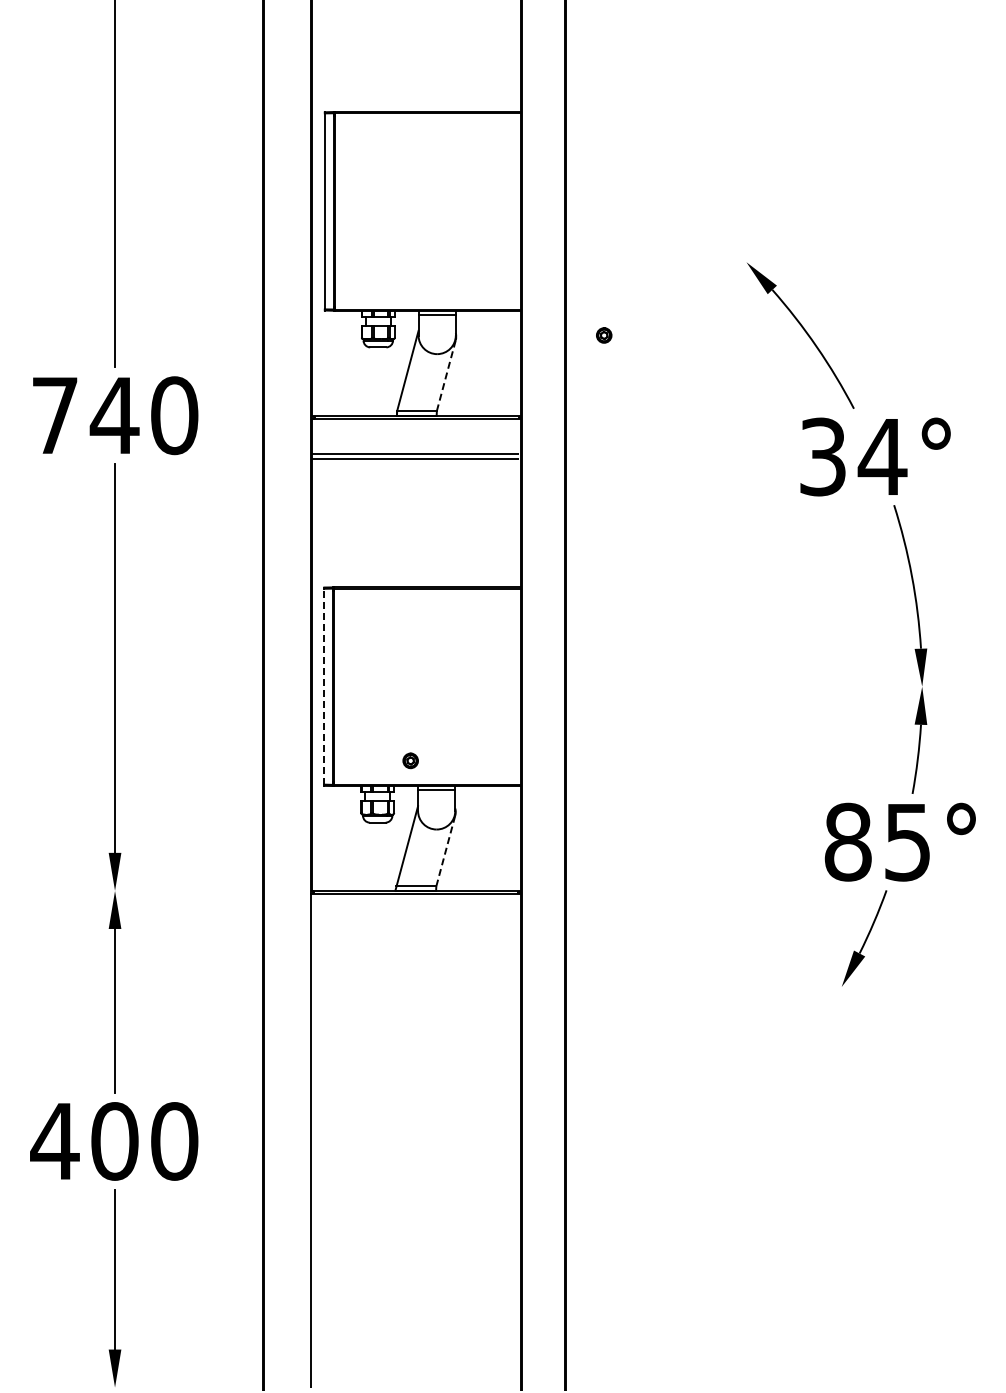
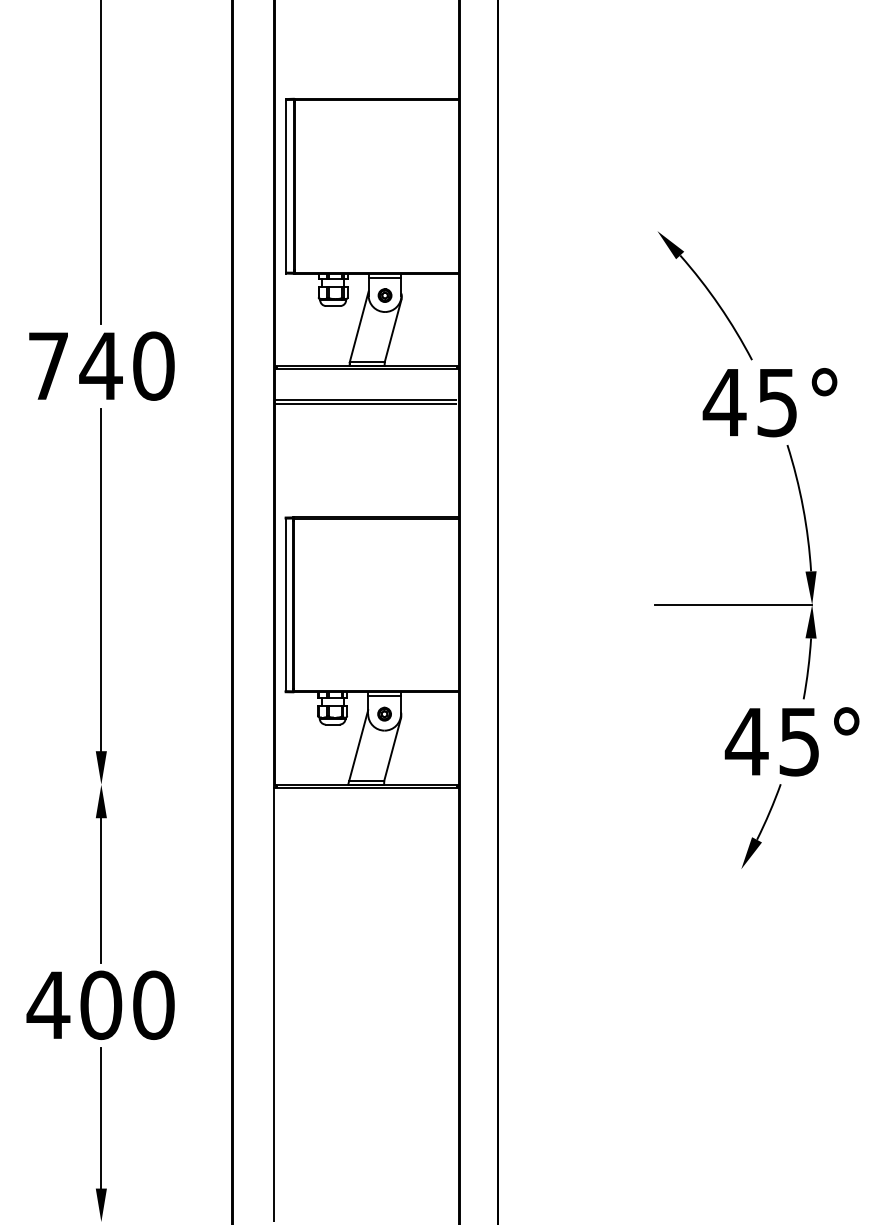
part: (604, 335) -> (385, 295), moved
line: (446, 375) -> (393, 330), dashed -> solid
text: (852, 456) -> (750, 402), 34° -> 45°
line: (324, 686) -> (285, 604), dashed -> solid
line: (833, 686) -> (734, 604), added
part: (410, 760) -> (384, 713), moved
text: (847, 841) -> (746, 741), 85° -> 45°
line: (445, 851) -> (392, 749), dashed -> solid

